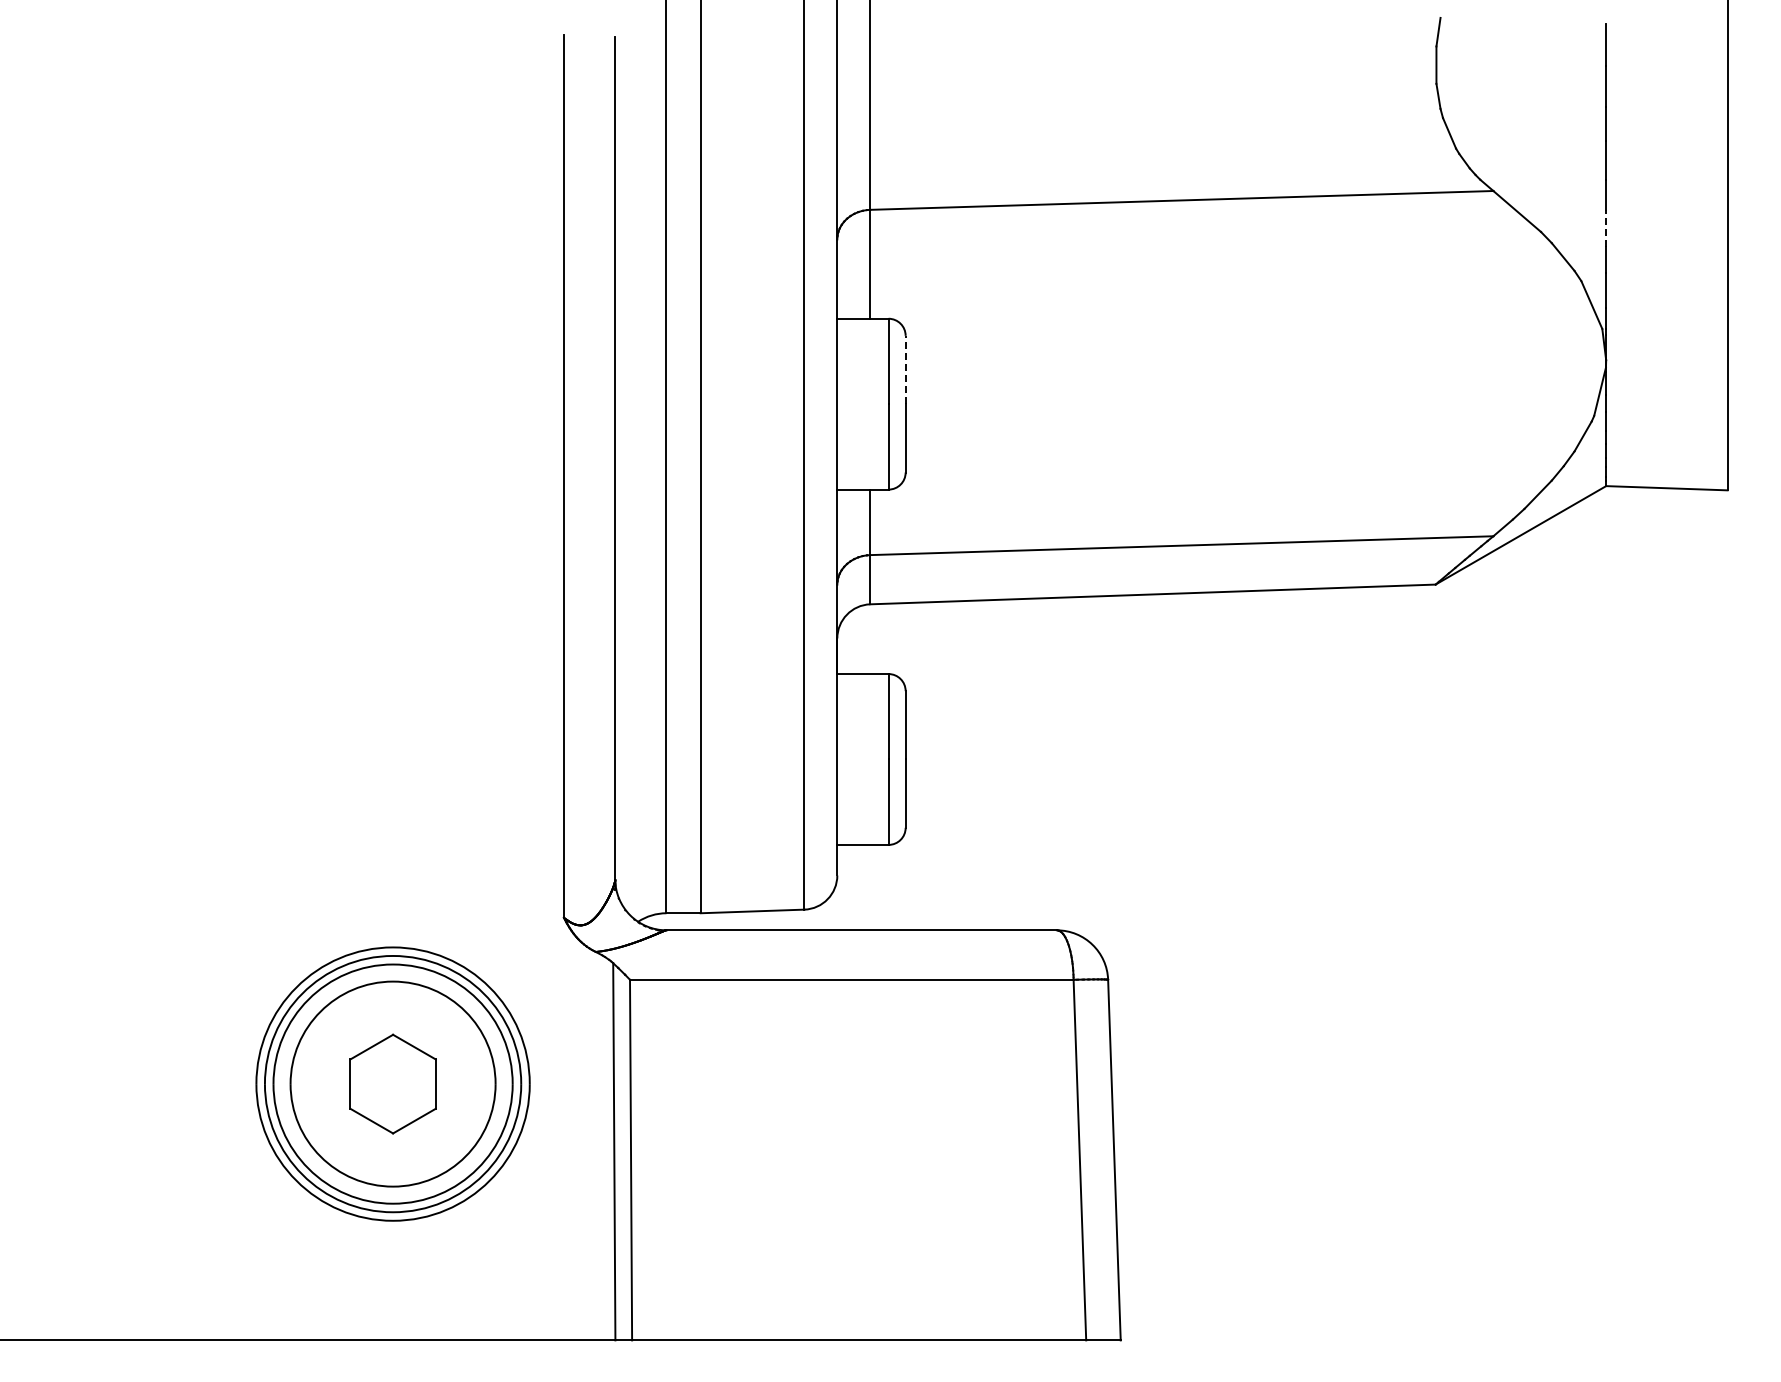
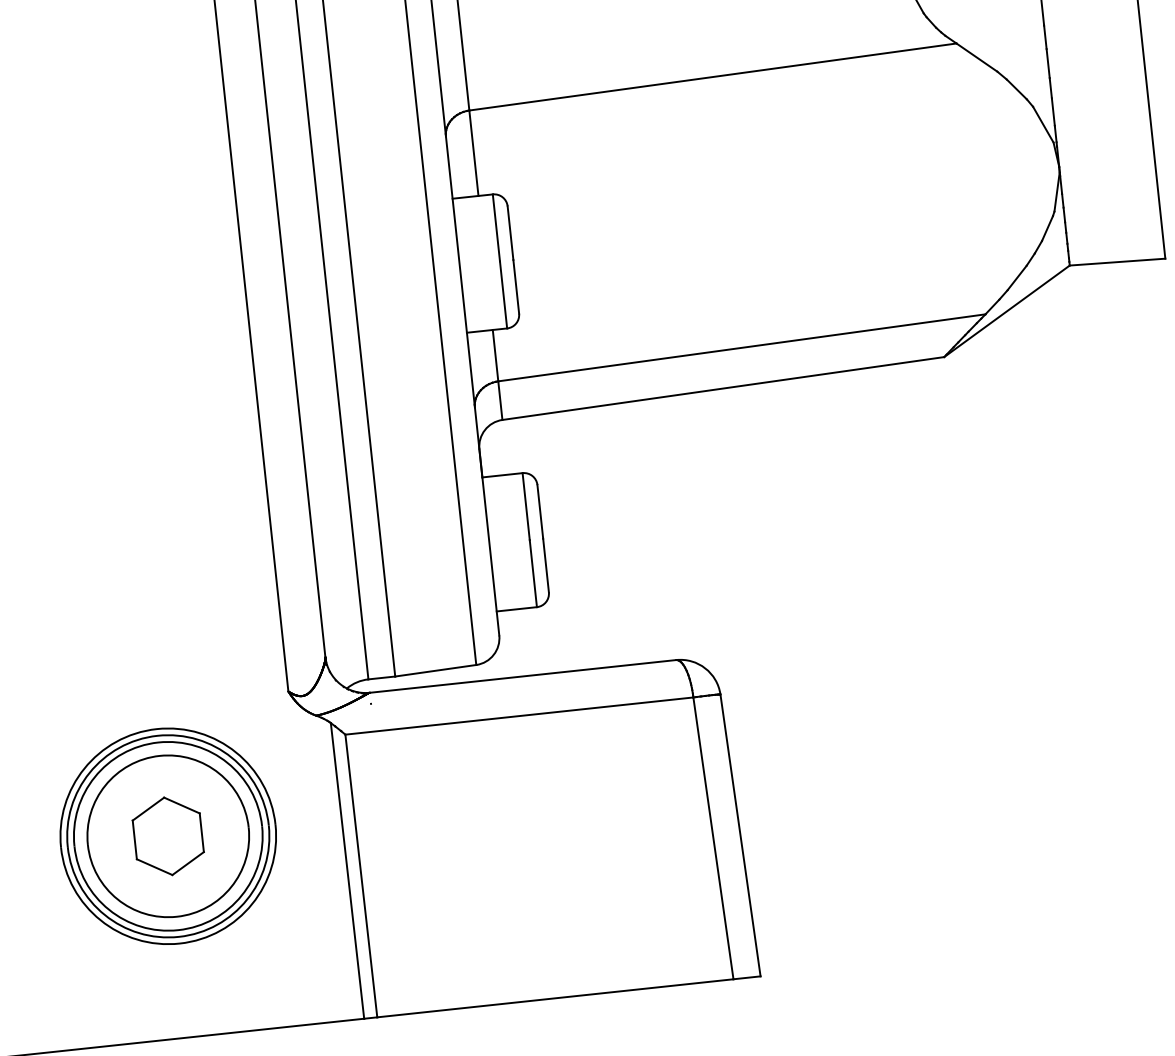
line: (1606, 228) -> (1048, 63), dashed -> solid
line: (905, 369) -> (510, 232), dashed -> solid

